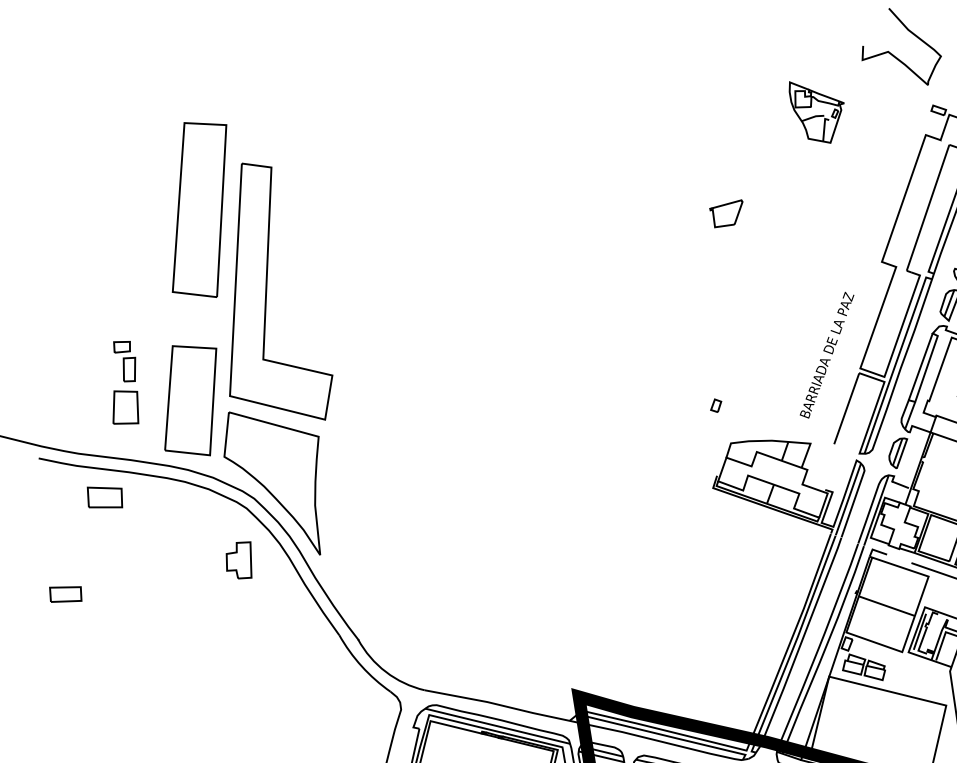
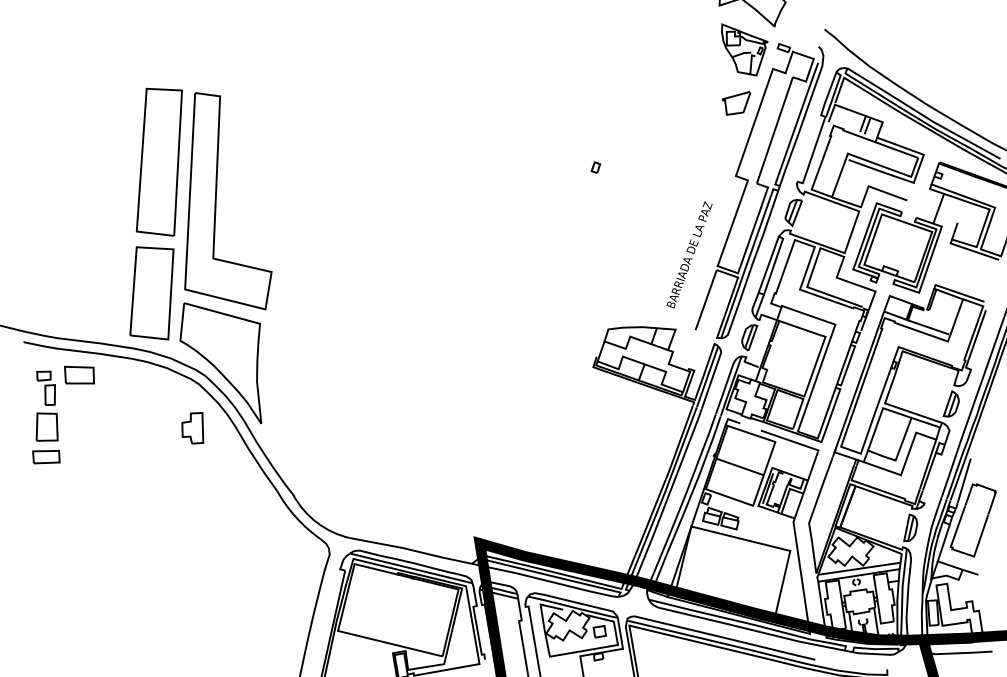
part: (816, 112) -> (744, 49), moved
part: (198, 209) -> (158, 161), moved
part: (726, 213) -> (736, 103), moved
part: (125, 381) -> (46, 405), moved
part: (715, 405) -> (595, 167), moved

